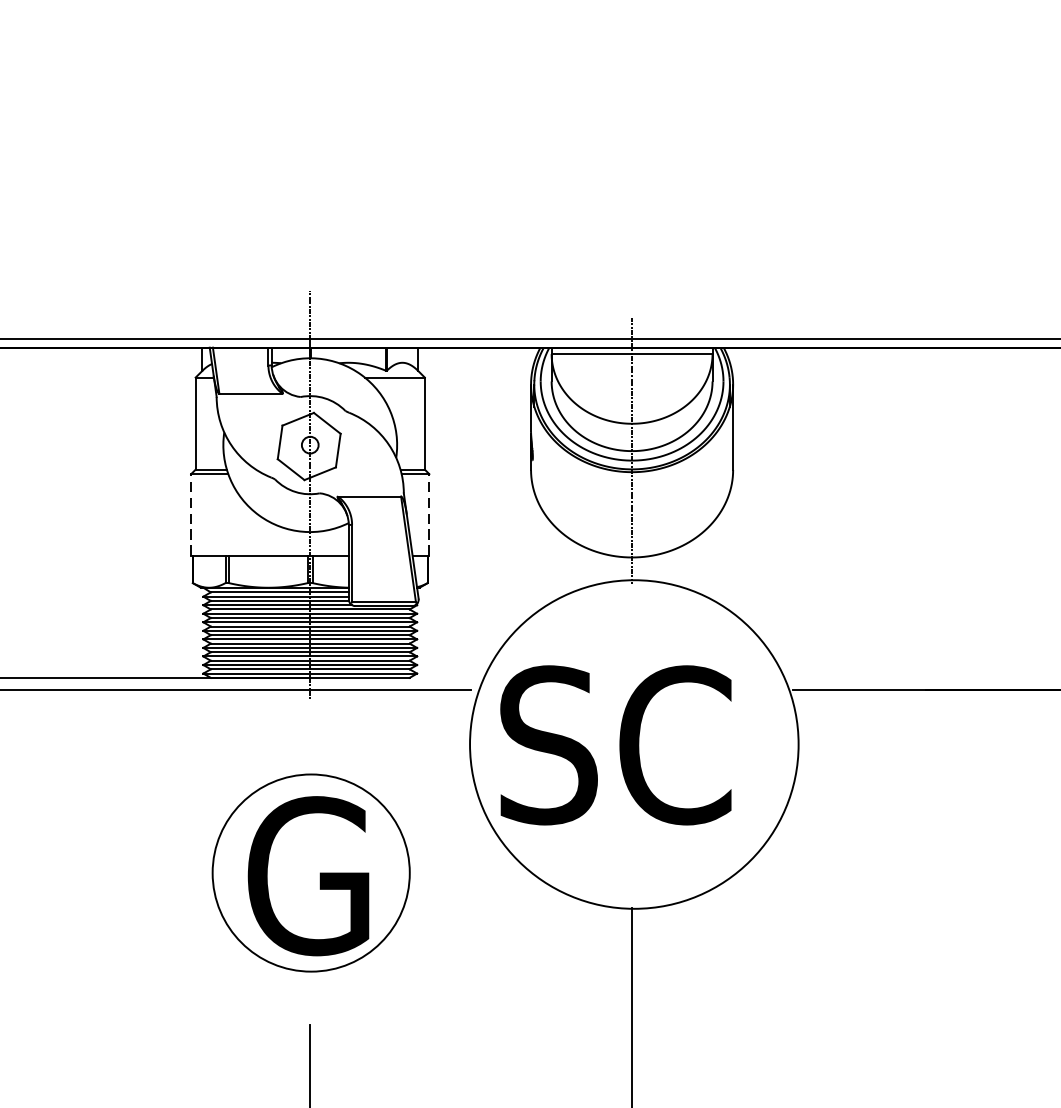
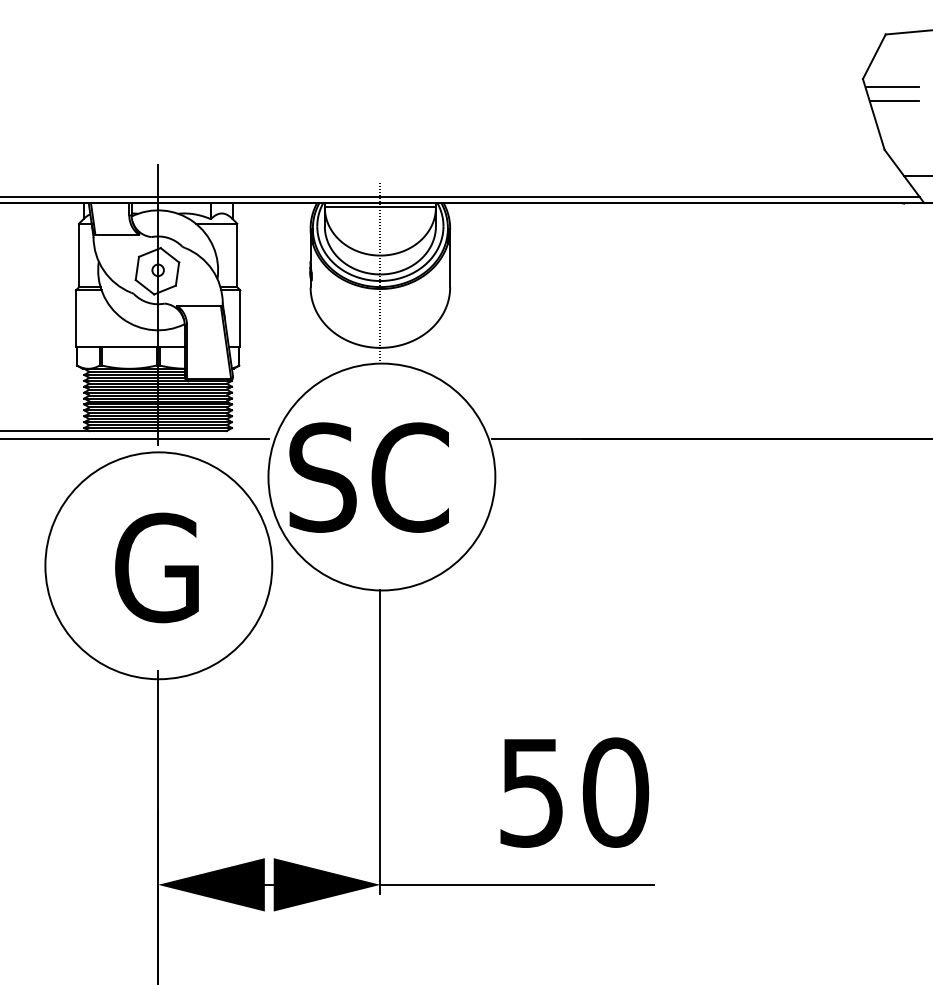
line: (190, 513) -> (75, 317), dashed -> solid
line: (429, 513) -> (240, 317), dashed -> solid
circle: (310, 872) -> (158, 565), size x1.67

